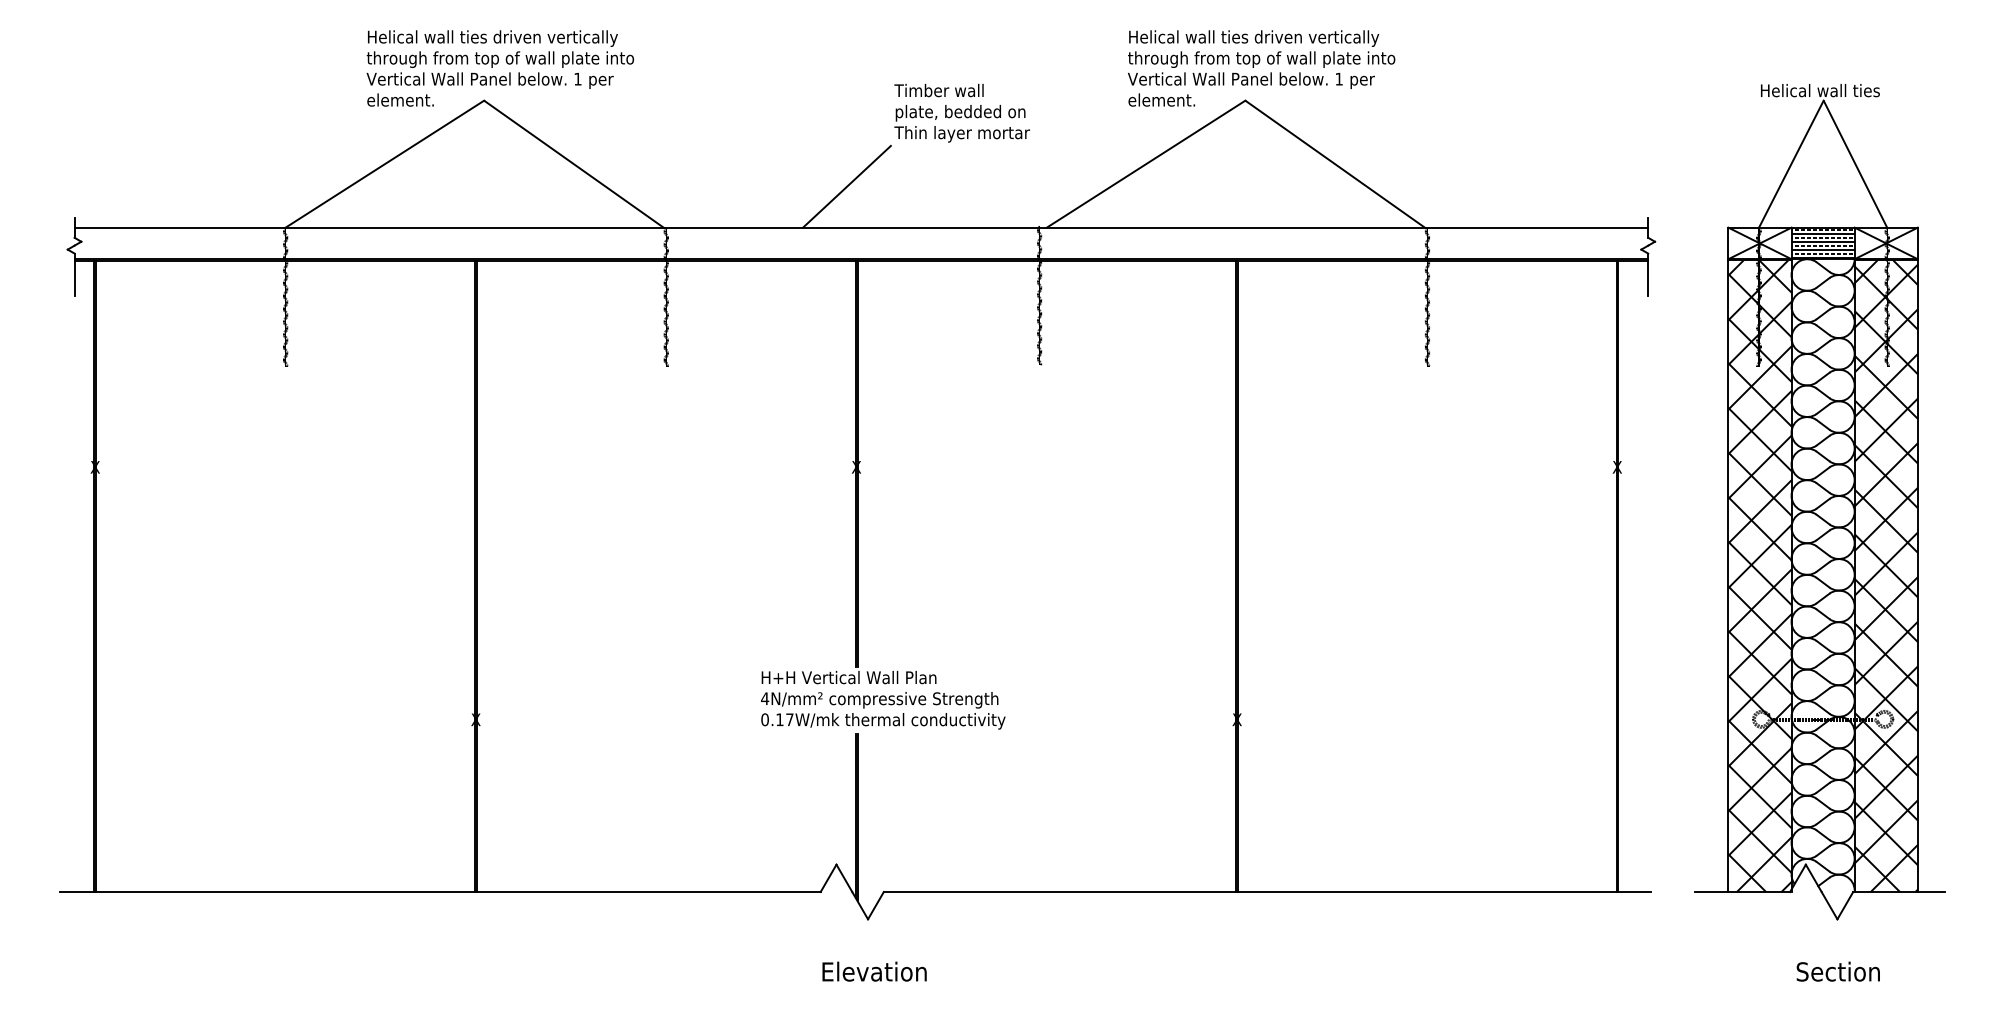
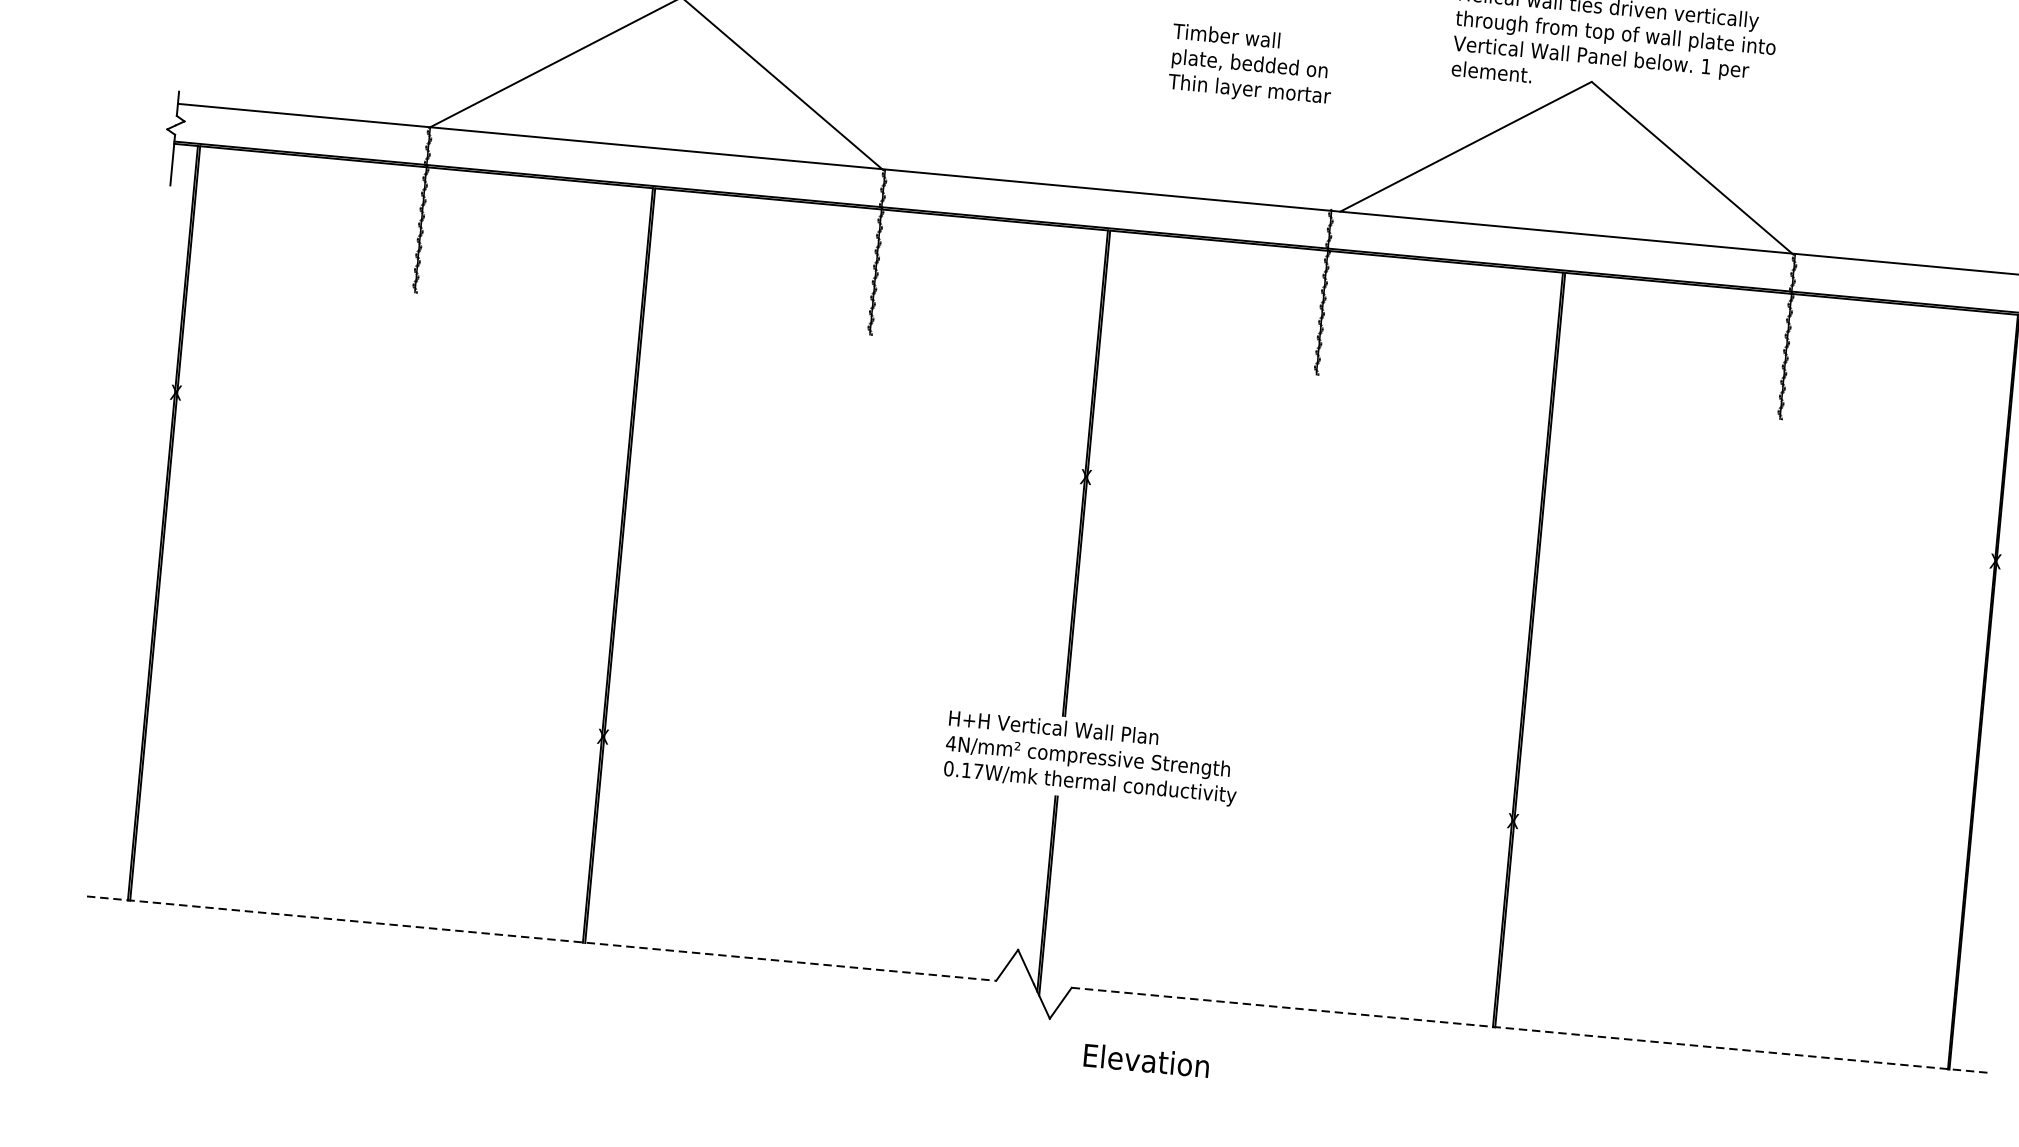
line: (846, 186) -> (1105, 140), removed
line: (440, 892) -> (541, 939), solid -> dashed
line: (1267, 892) -> (1530, 1030), solid -> dashed
text: (874, 971) -> (1146, 1060), moved

